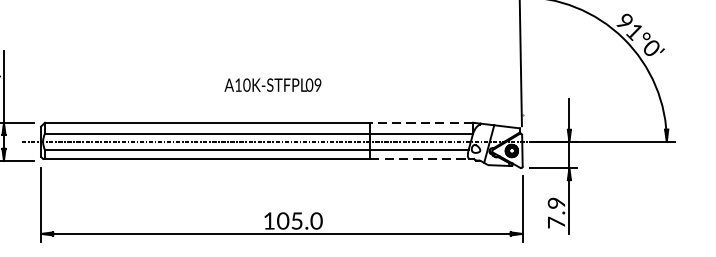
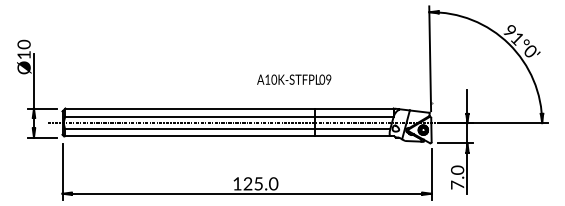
text: (273, 84) -> (294, 79), moved
line: (420, 122) -> (353, 108), dashed -> solid
line: (419, 159) -> (352, 136), dashed -> solid
text: (557, 202) -> (458, 169), 7.9 -> 7.0
text: (282, 221) -> (247, 184), 105.0 -> 125.0

